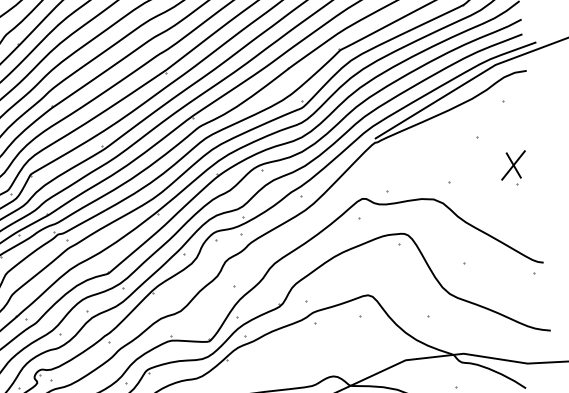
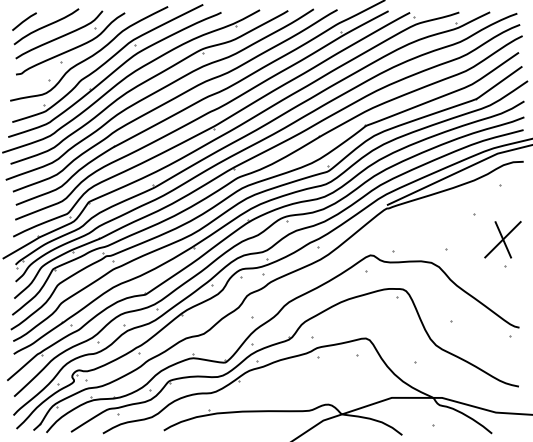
part: (514, 168) -> (503, 244), size x1.6

